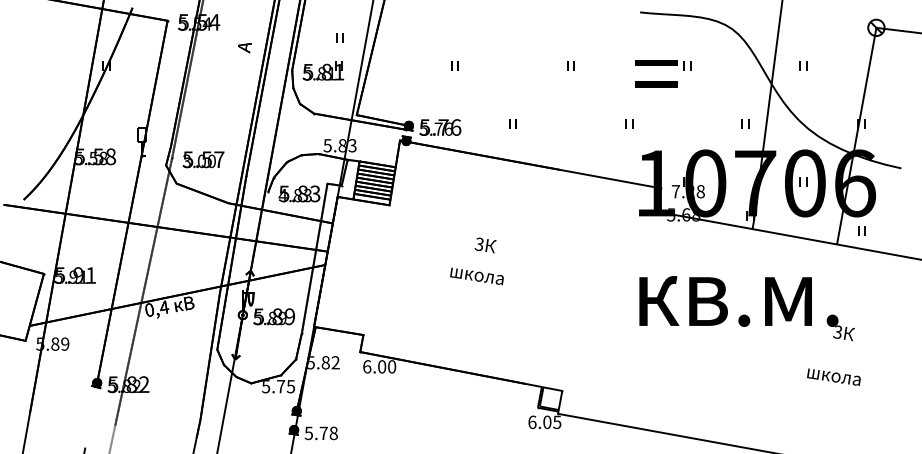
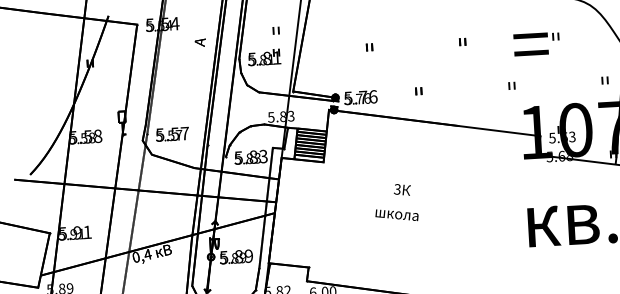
text: (199, 161) -> (169, 135), 3.00 -> 5.57
text: (687, 191) -> (561, 137), 7.28 -> 5.63
text: (282, 195) -> (237, 159), 4.83 -> 5.83

